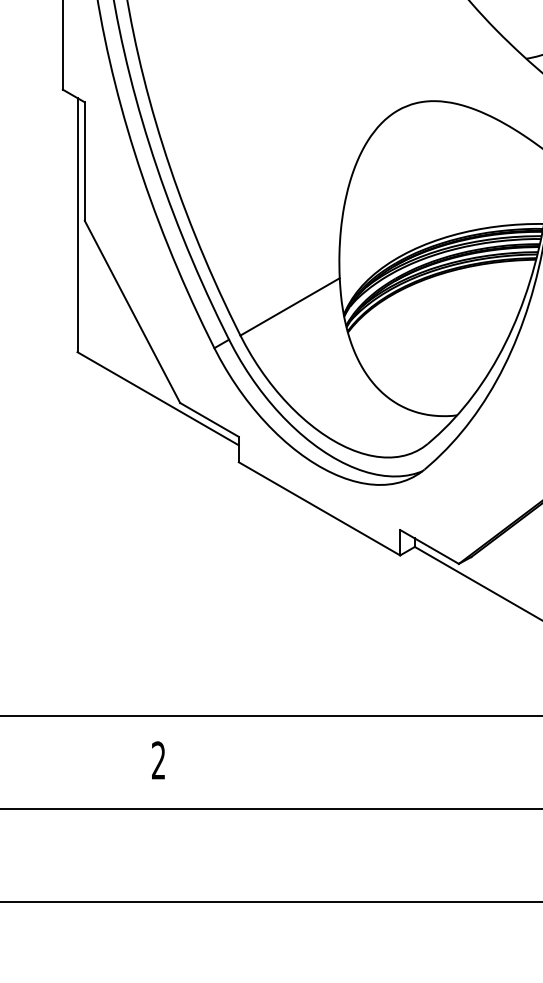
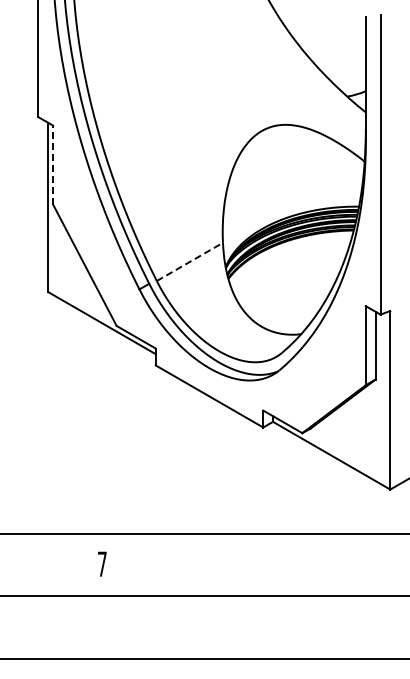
line: (85, 160) -> (53, 164), solid -> dashed
line: (290, 306) -> (190, 261), solid -> dashed
text: (157, 759) -> (101, 563), 2 -> 7

